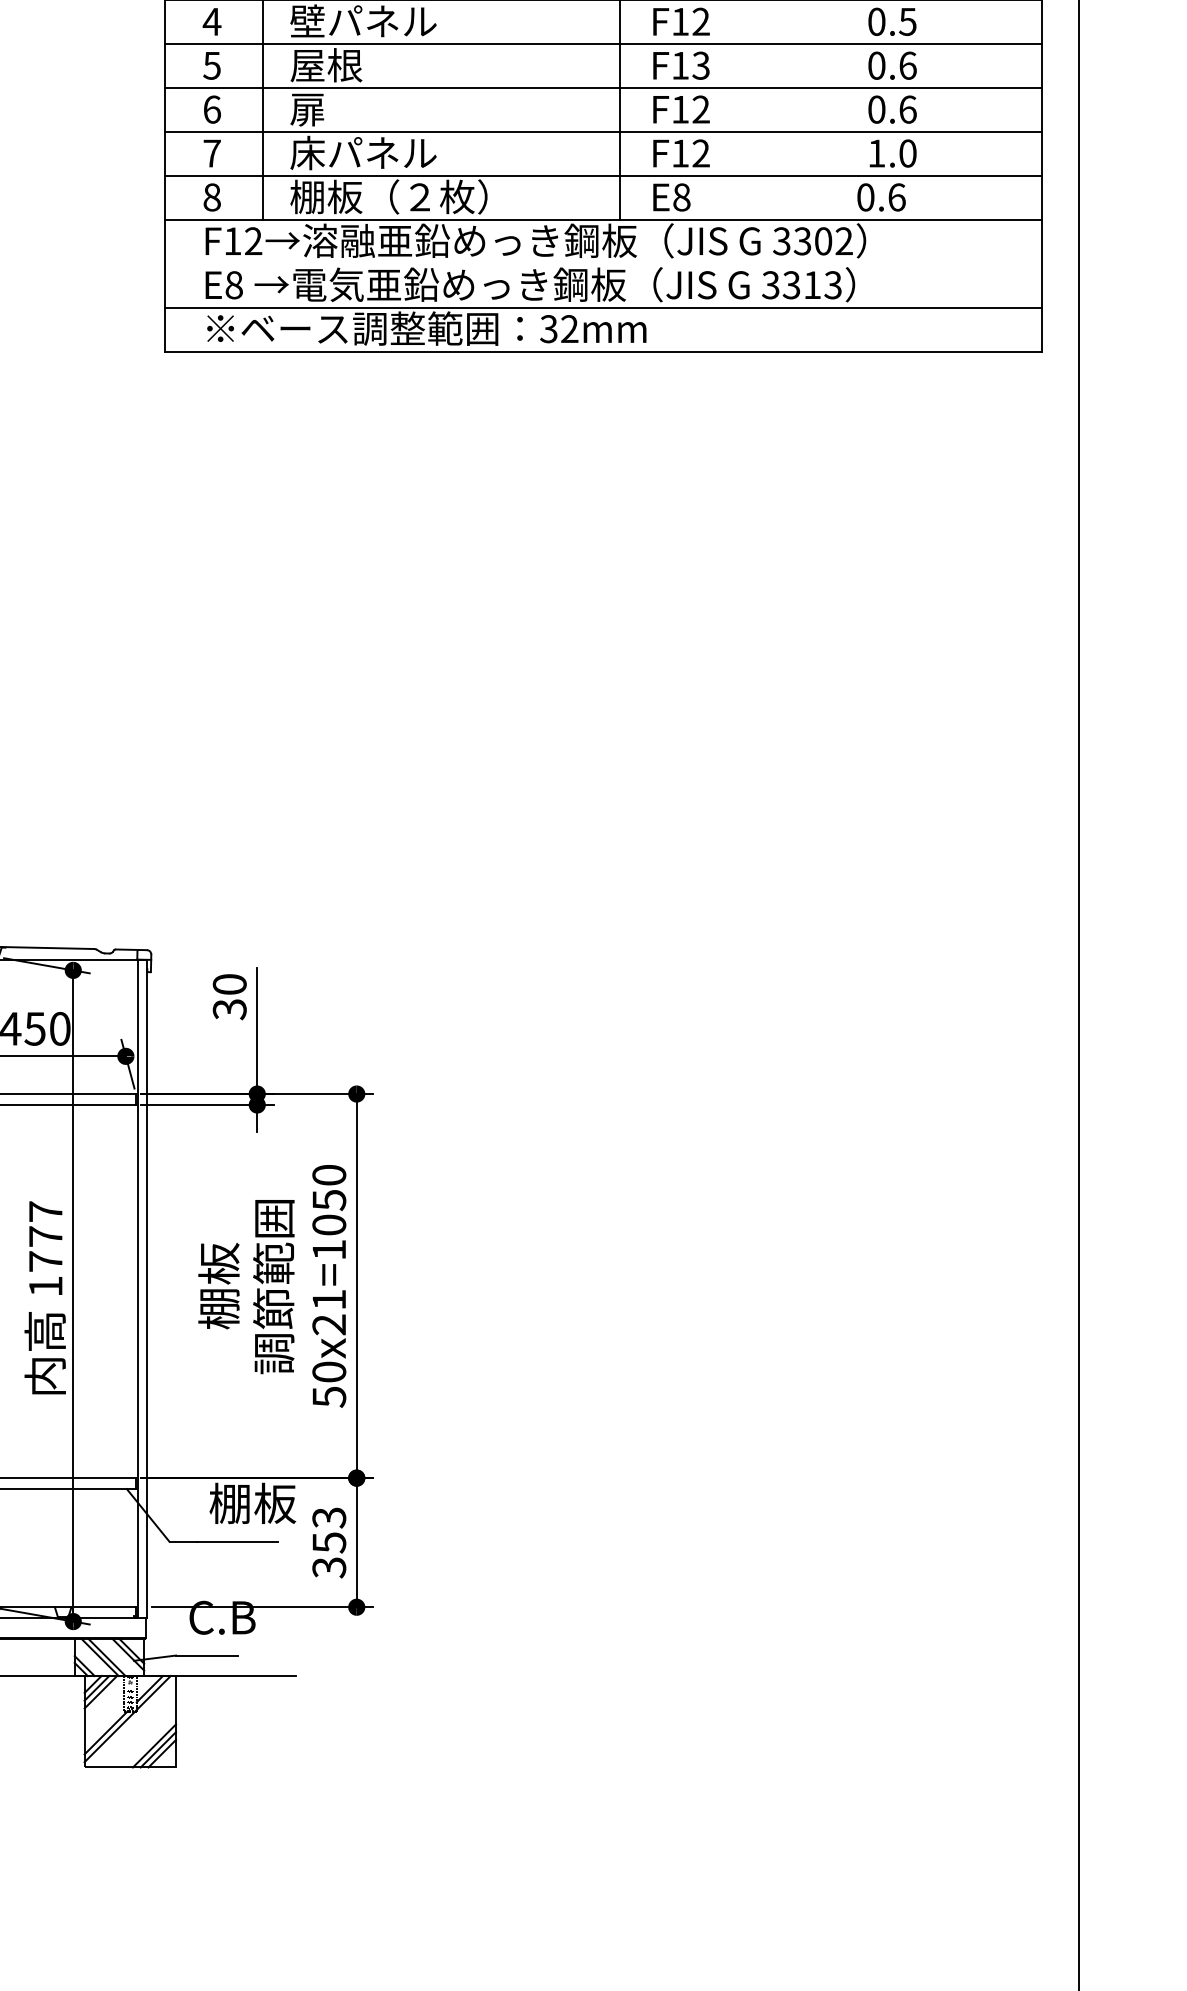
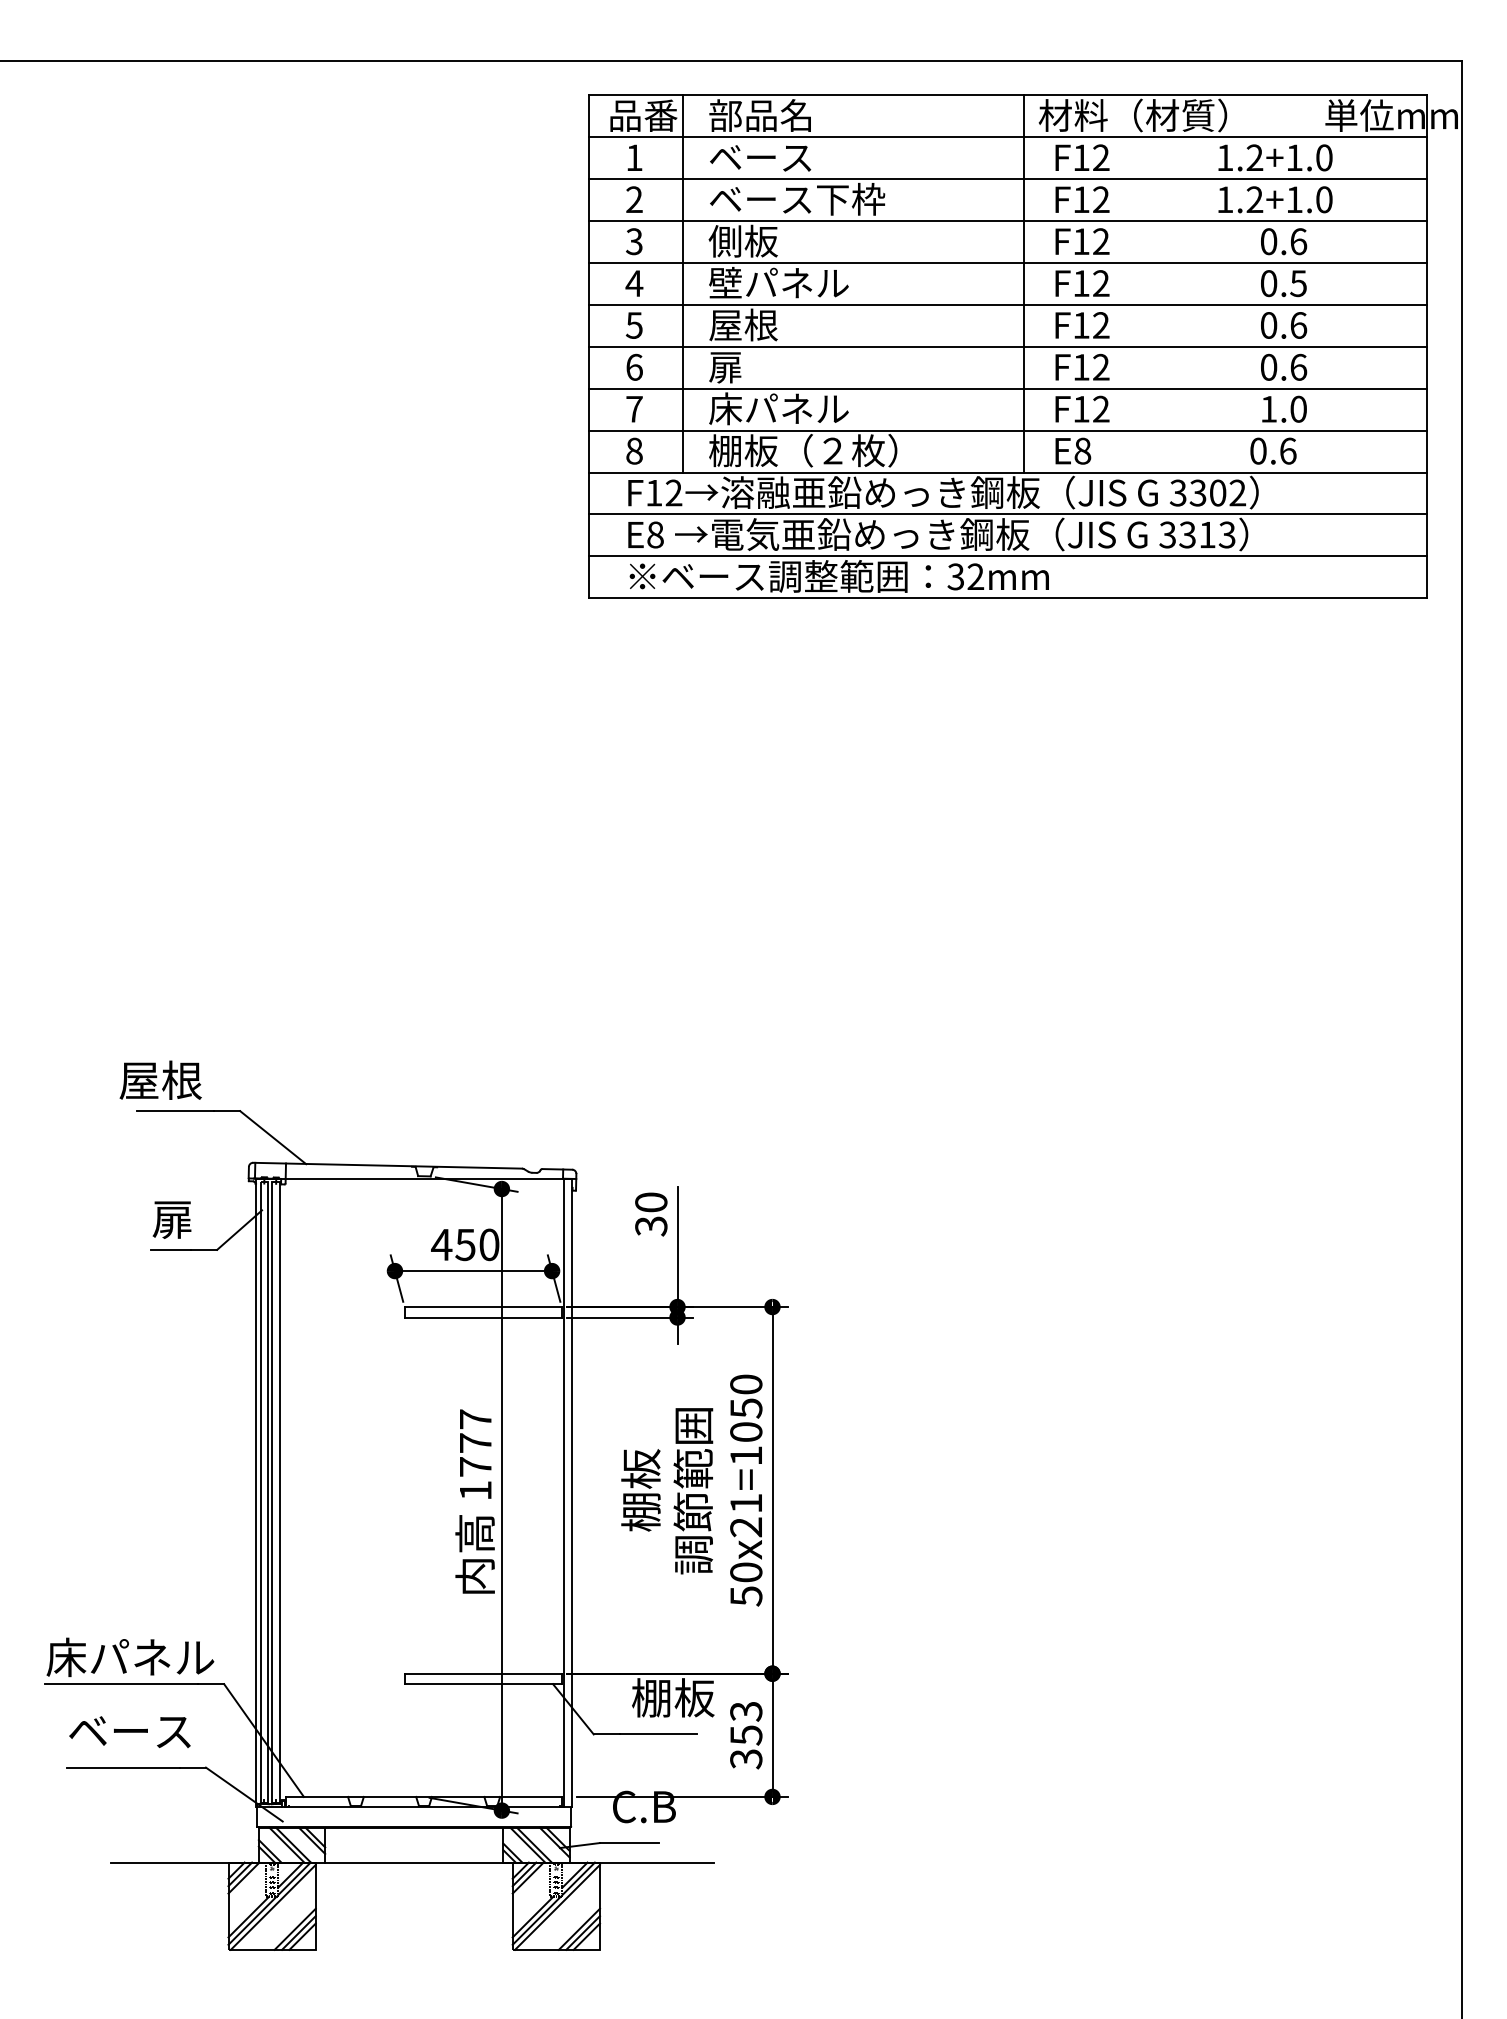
text: (700, 65) -> (1100, 325), F13 -> F12
line: (603, 263) -> (1008, 514), added
line: (131, 1722) -> (557, 1906), added

